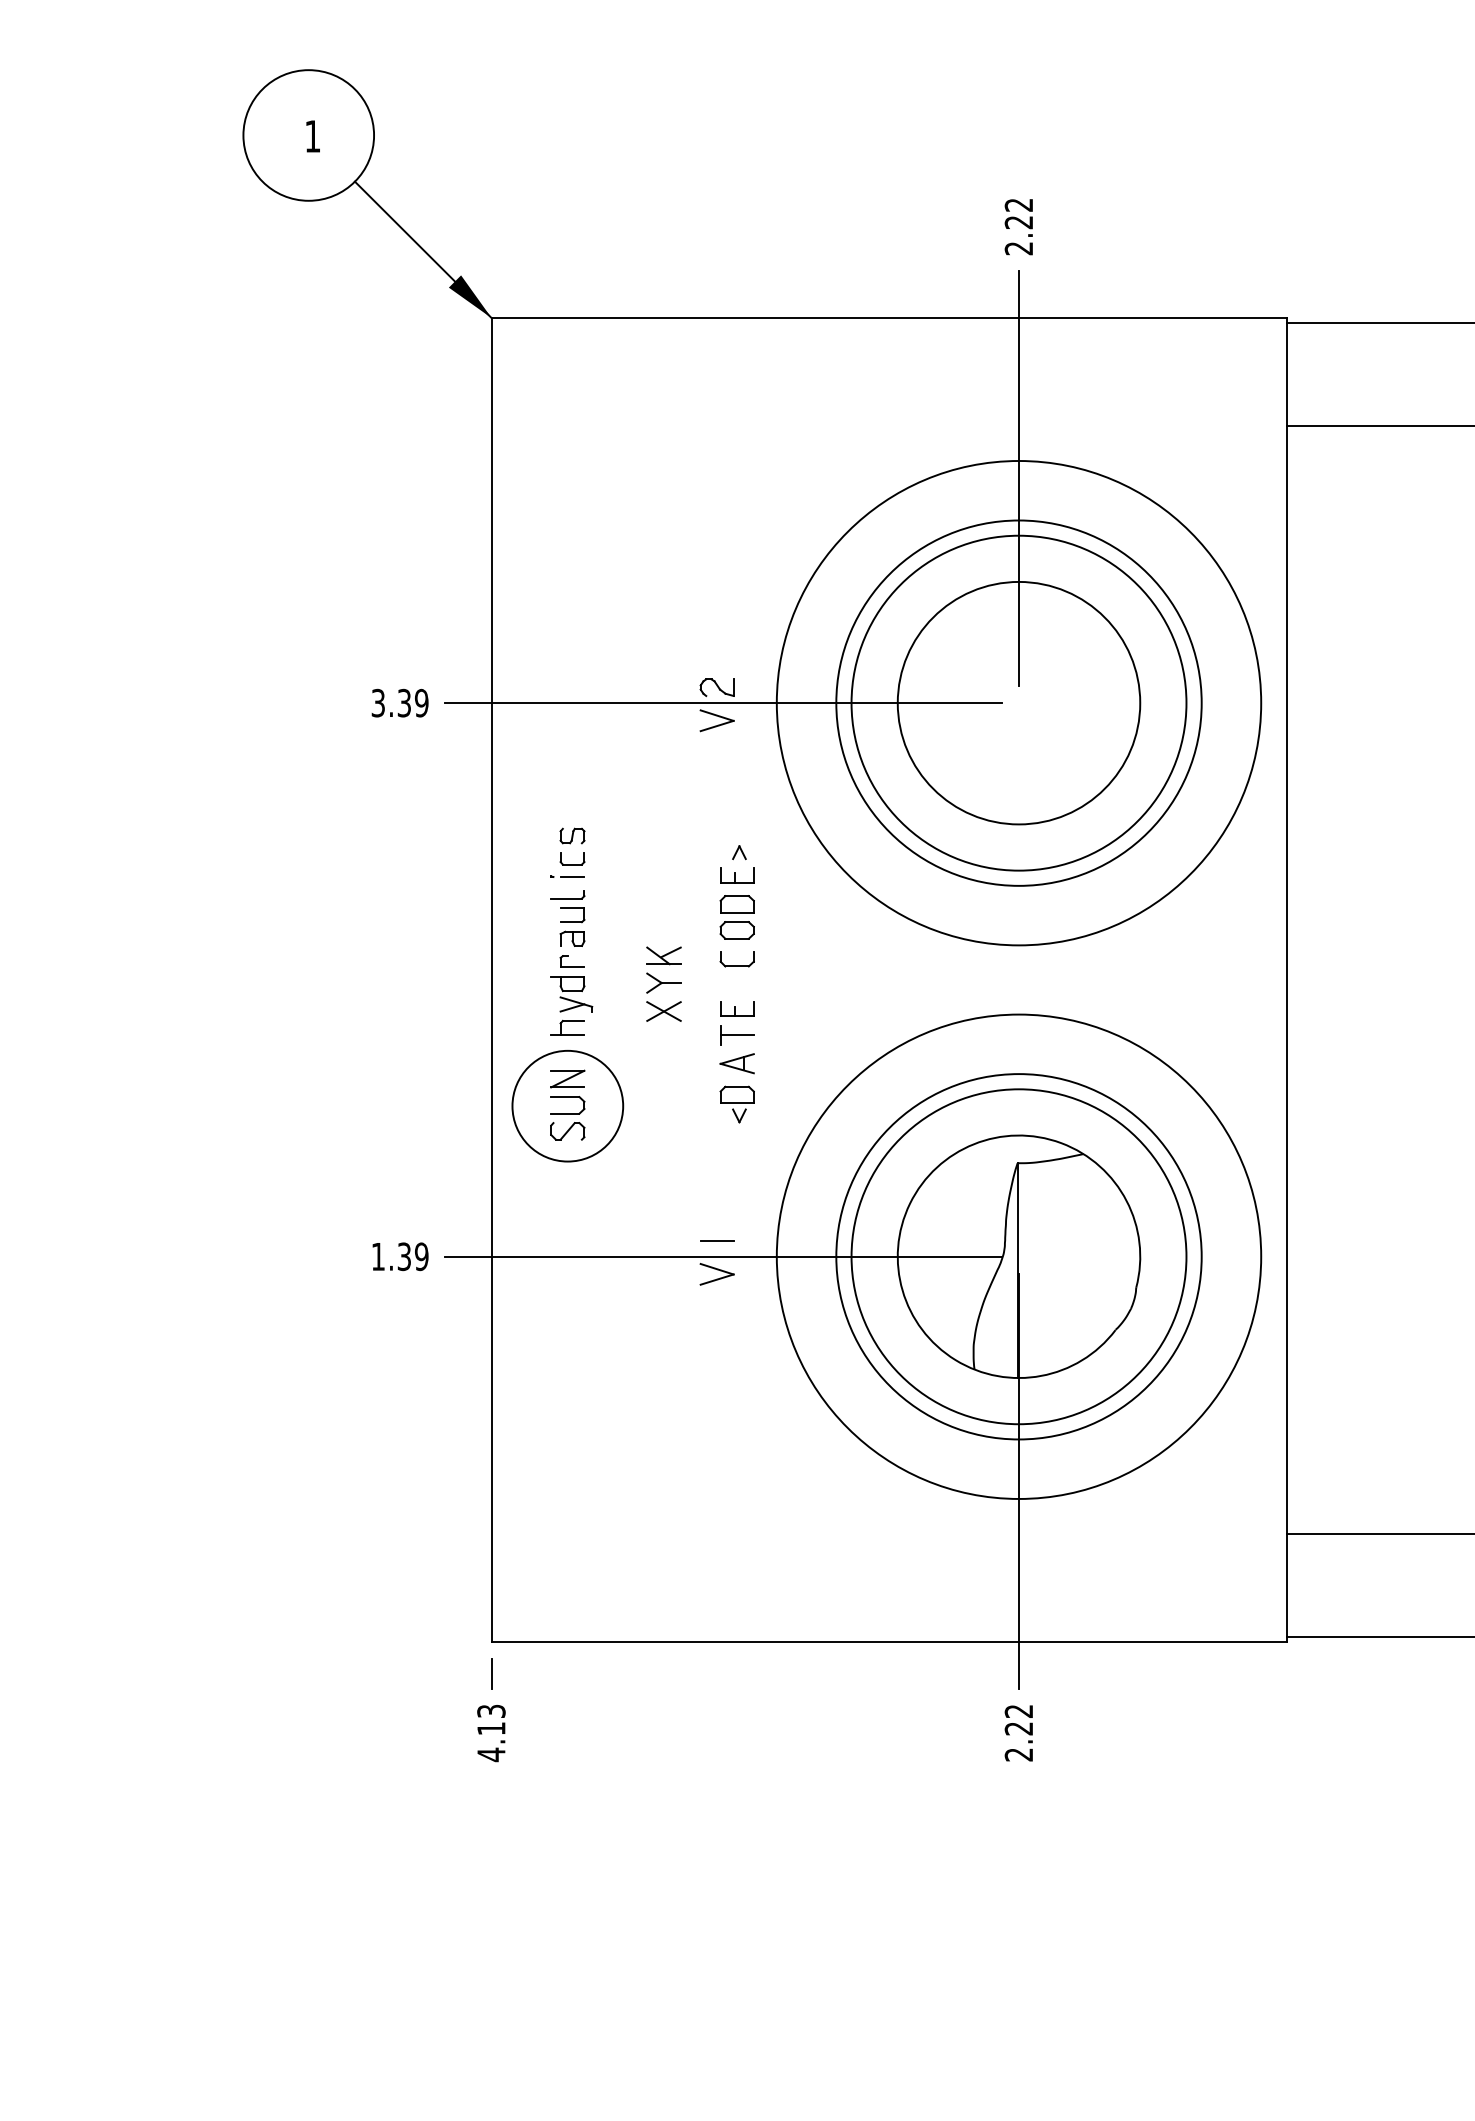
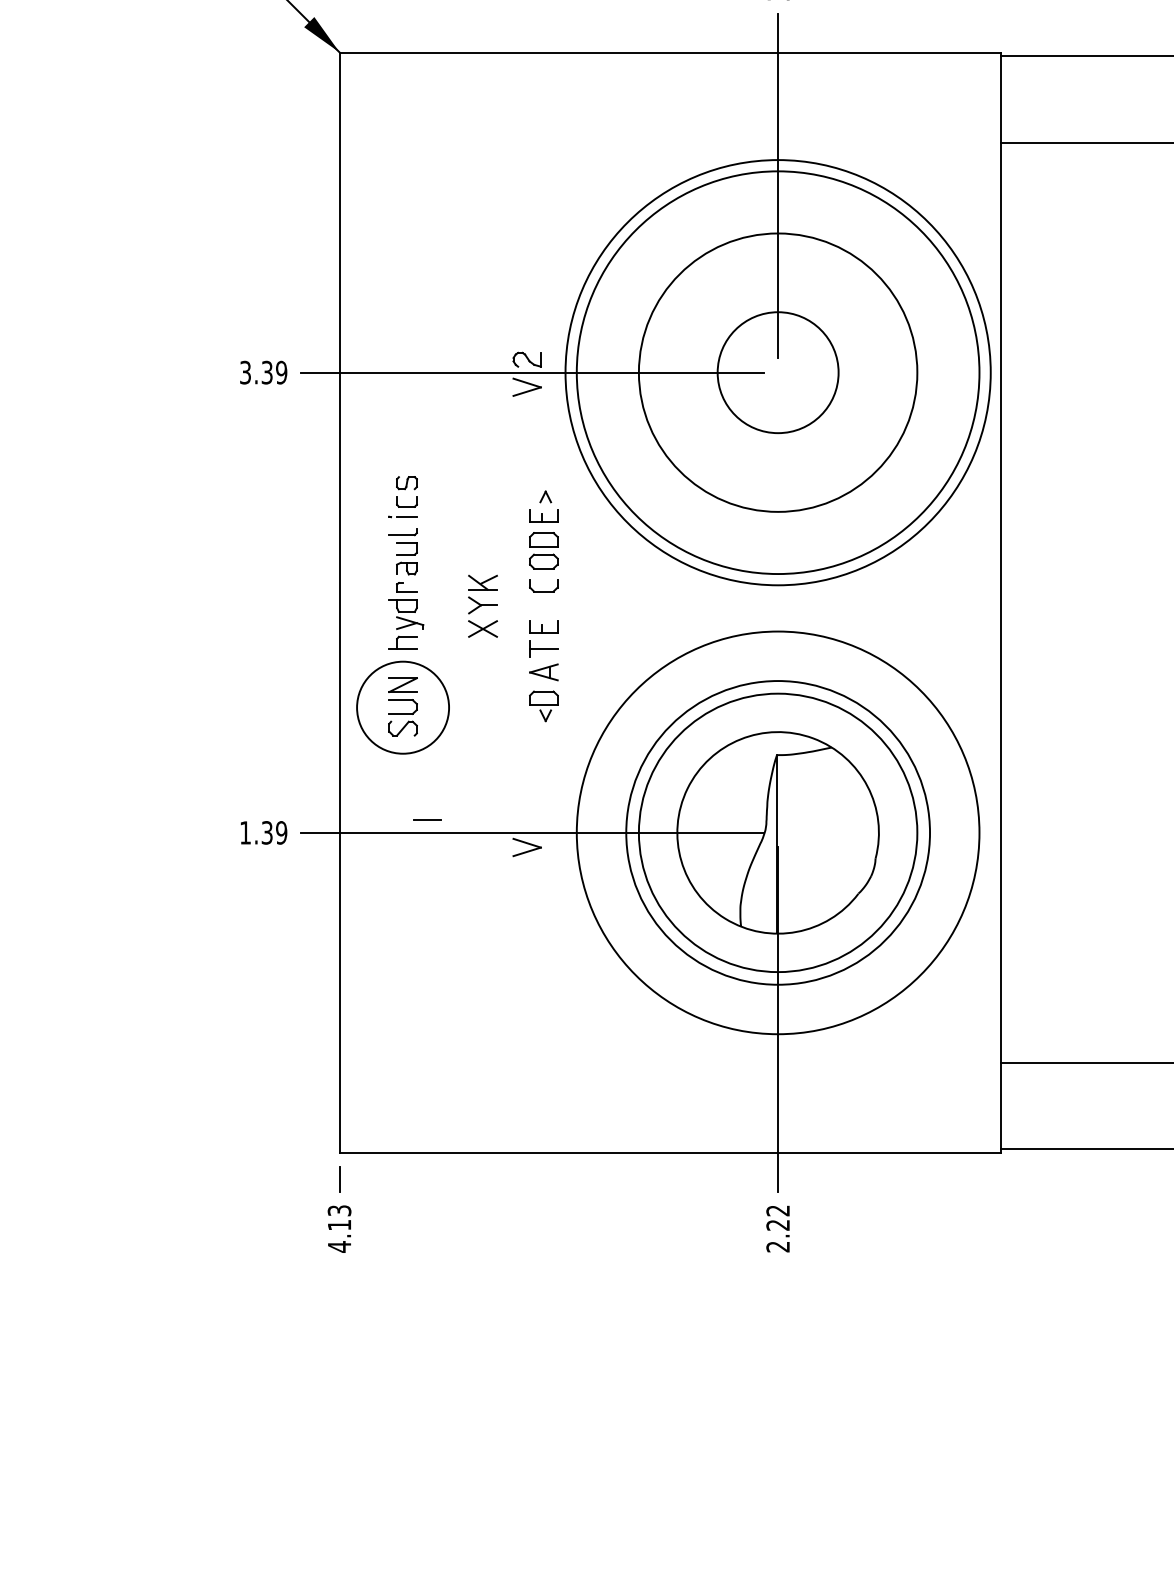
circle: (1018, 702) -> (777, 372), size x0.6
circle: (1018, 702) -> (777, 372), size x1.4
line: (717, 1240) -> (427, 819), moved

